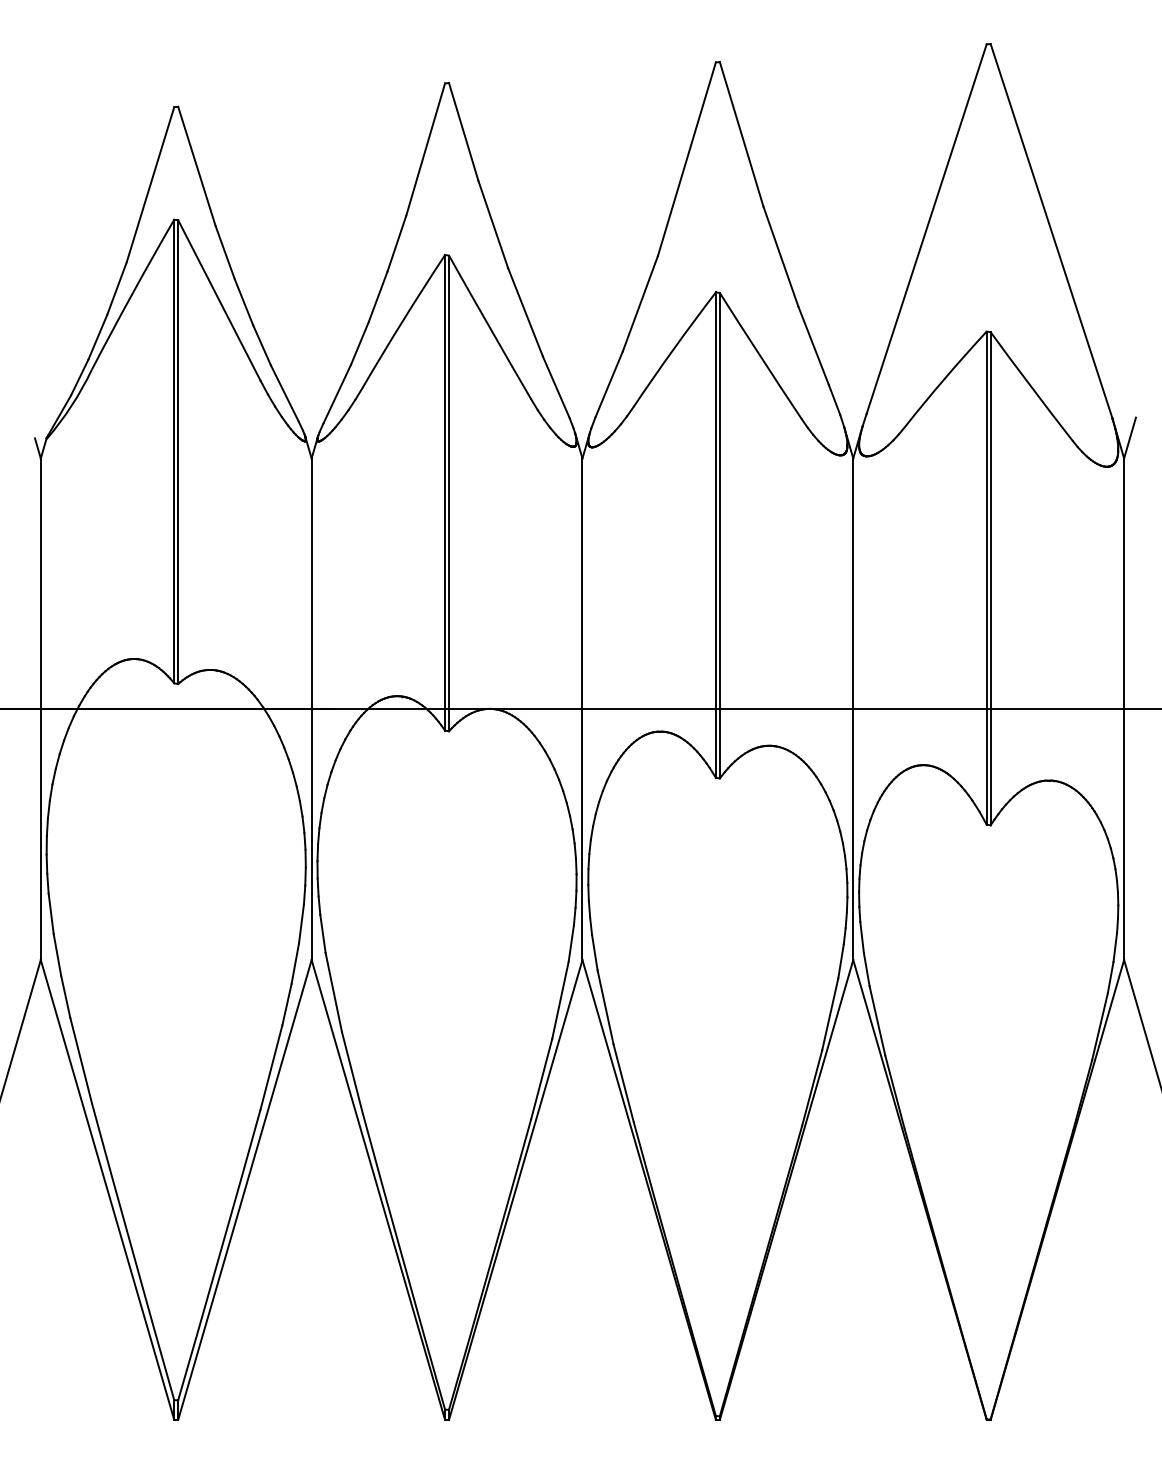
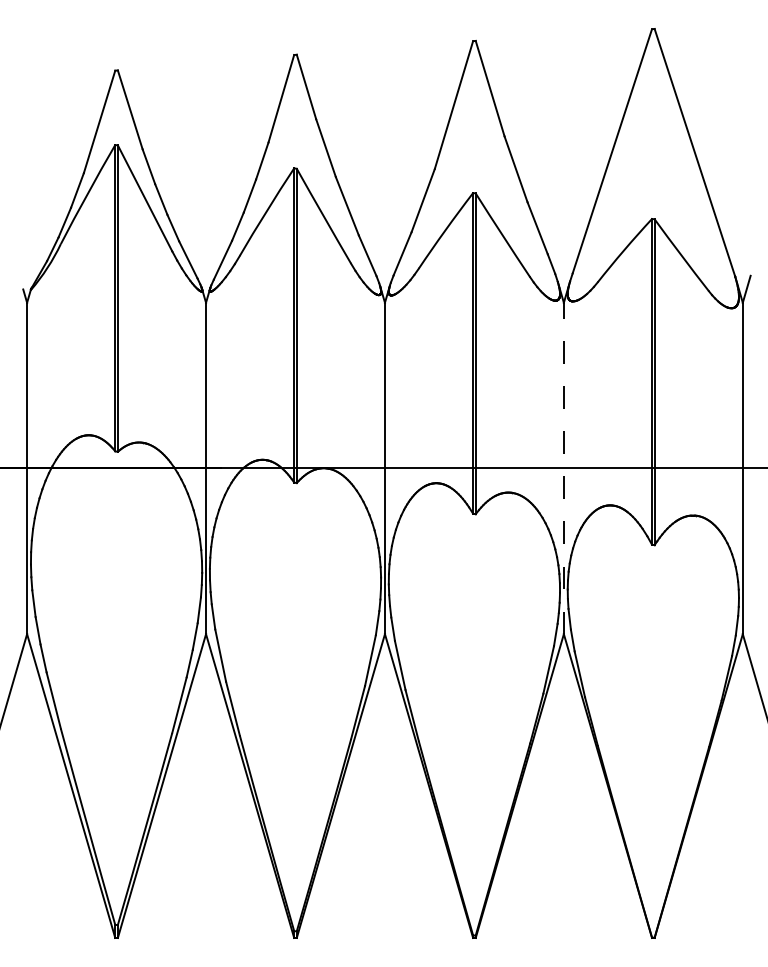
line: (852, 709) -> (563, 468), solid -> dashed

